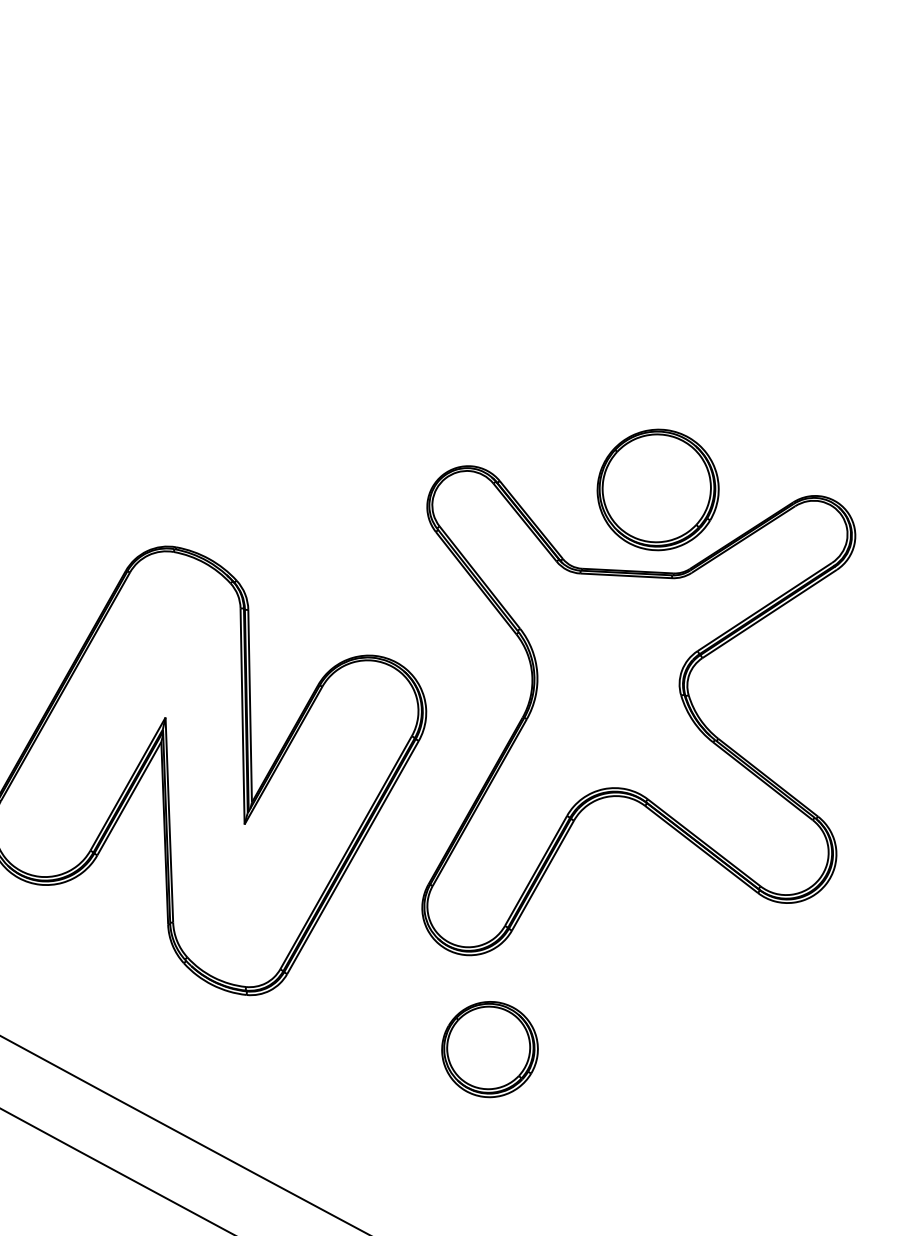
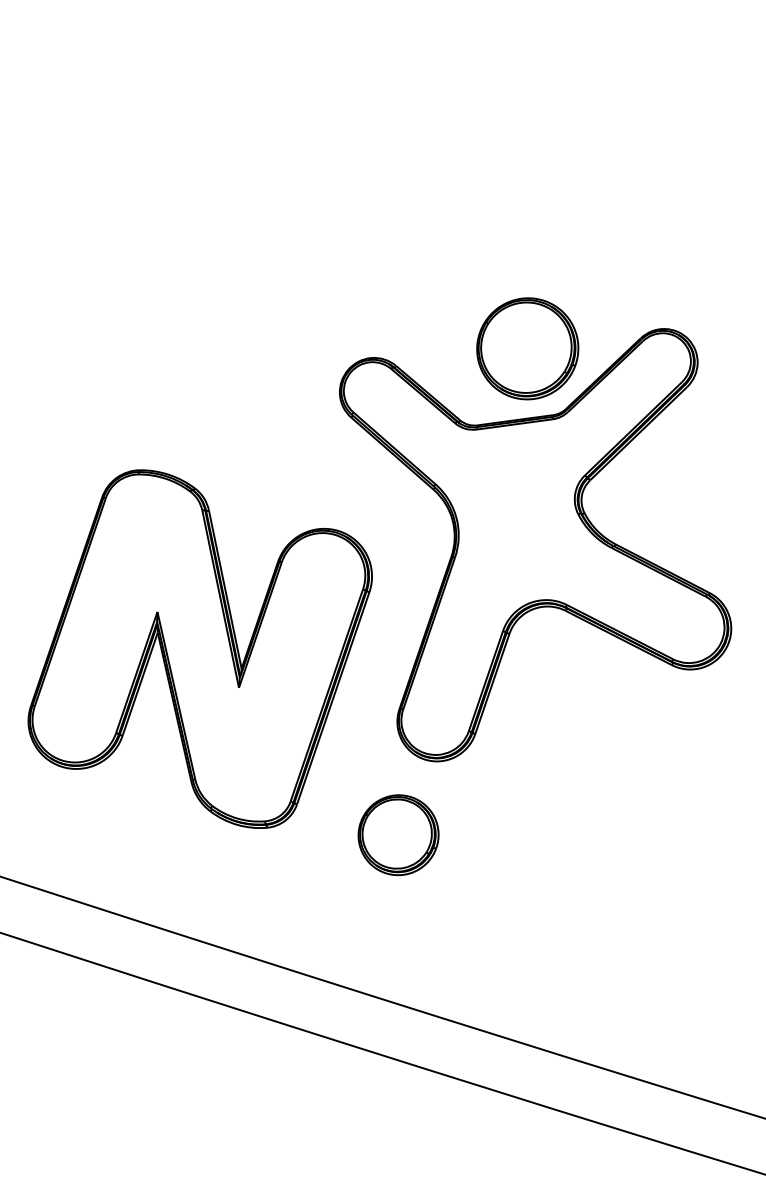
part: (489, 1049) -> (398, 835), moved

